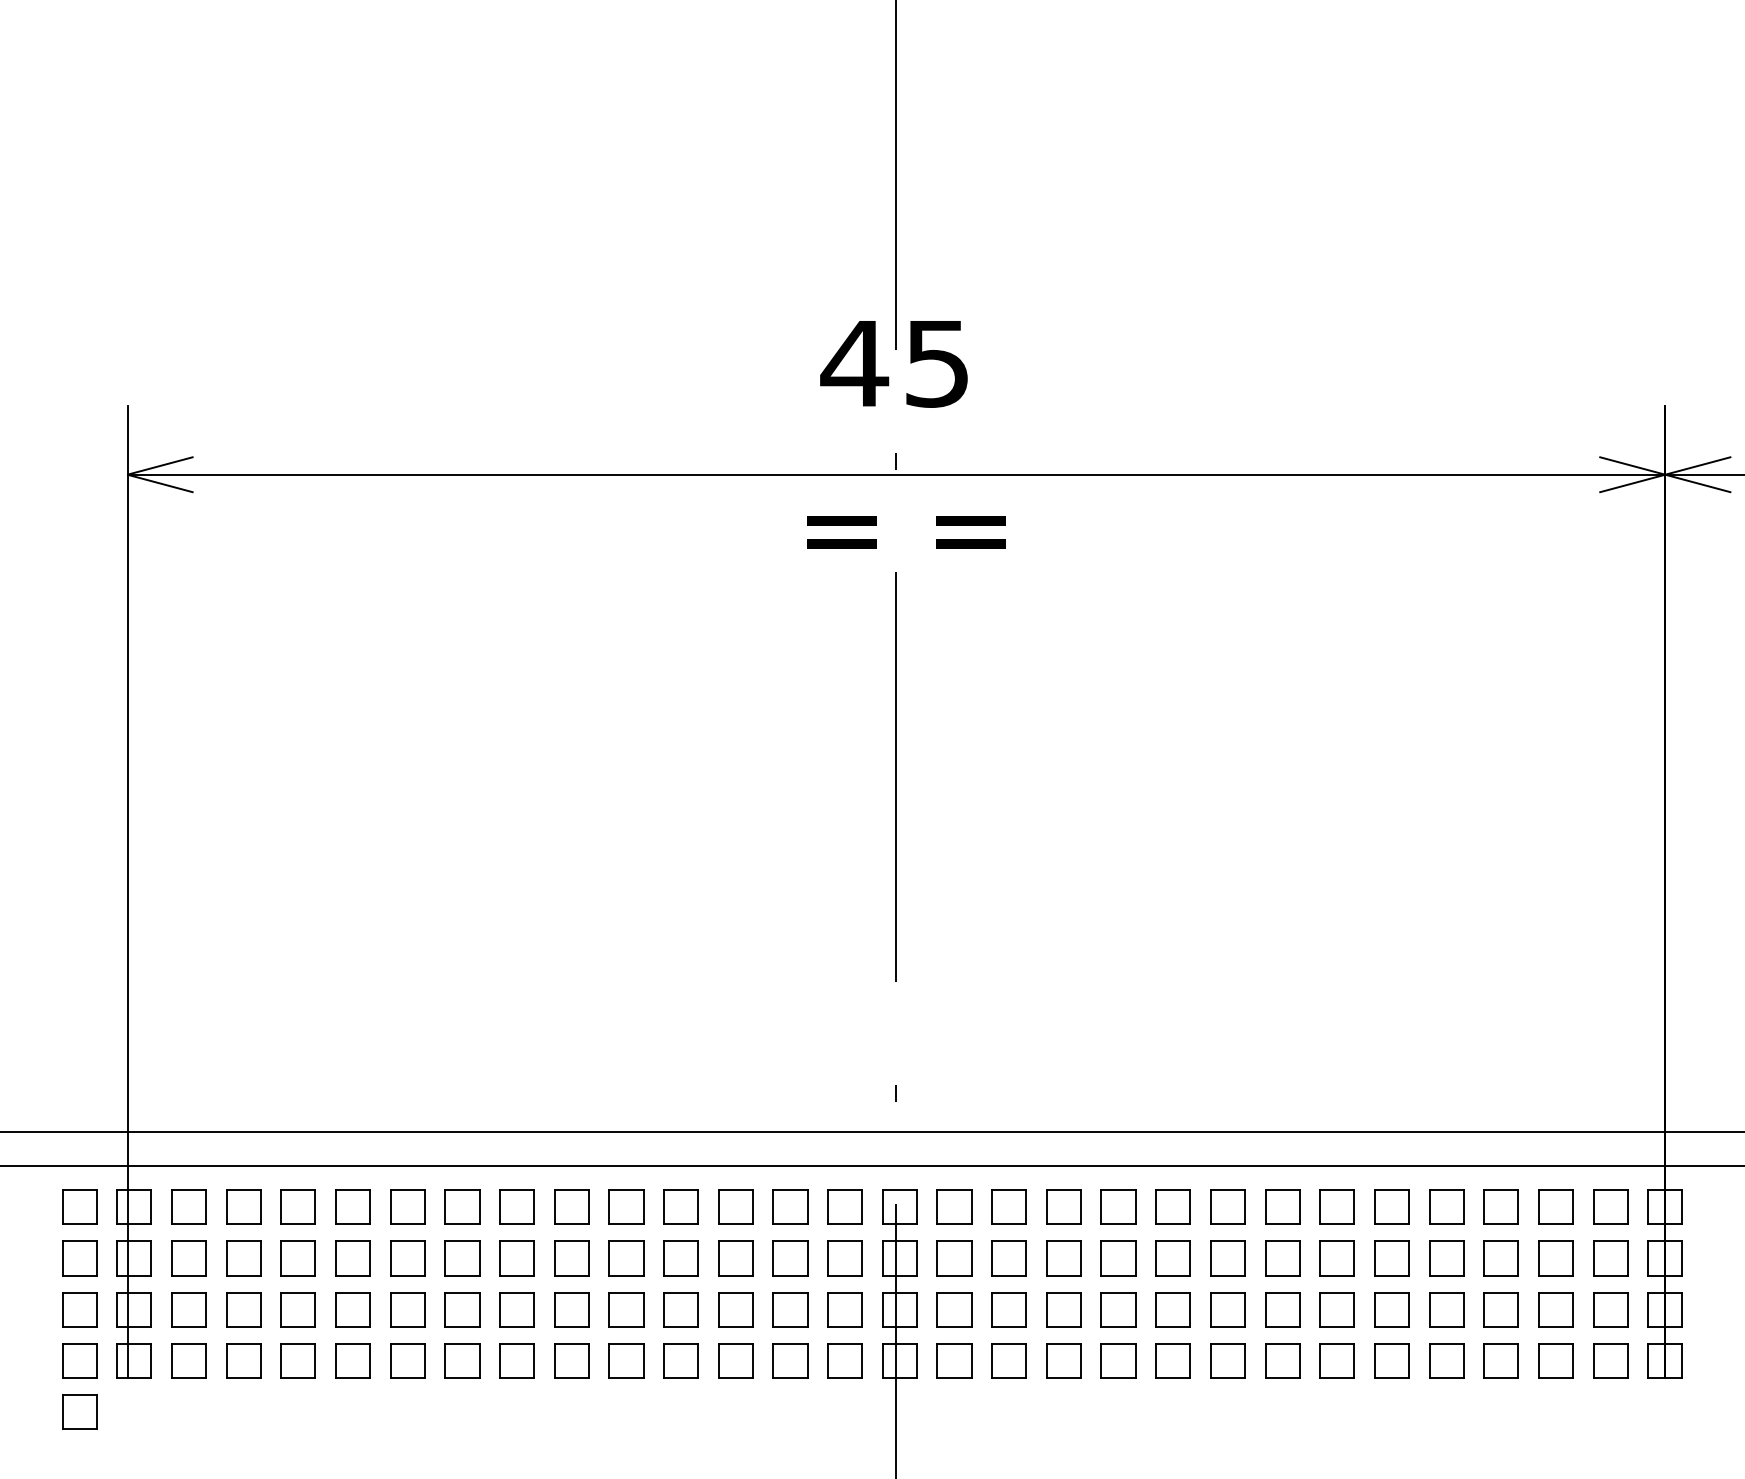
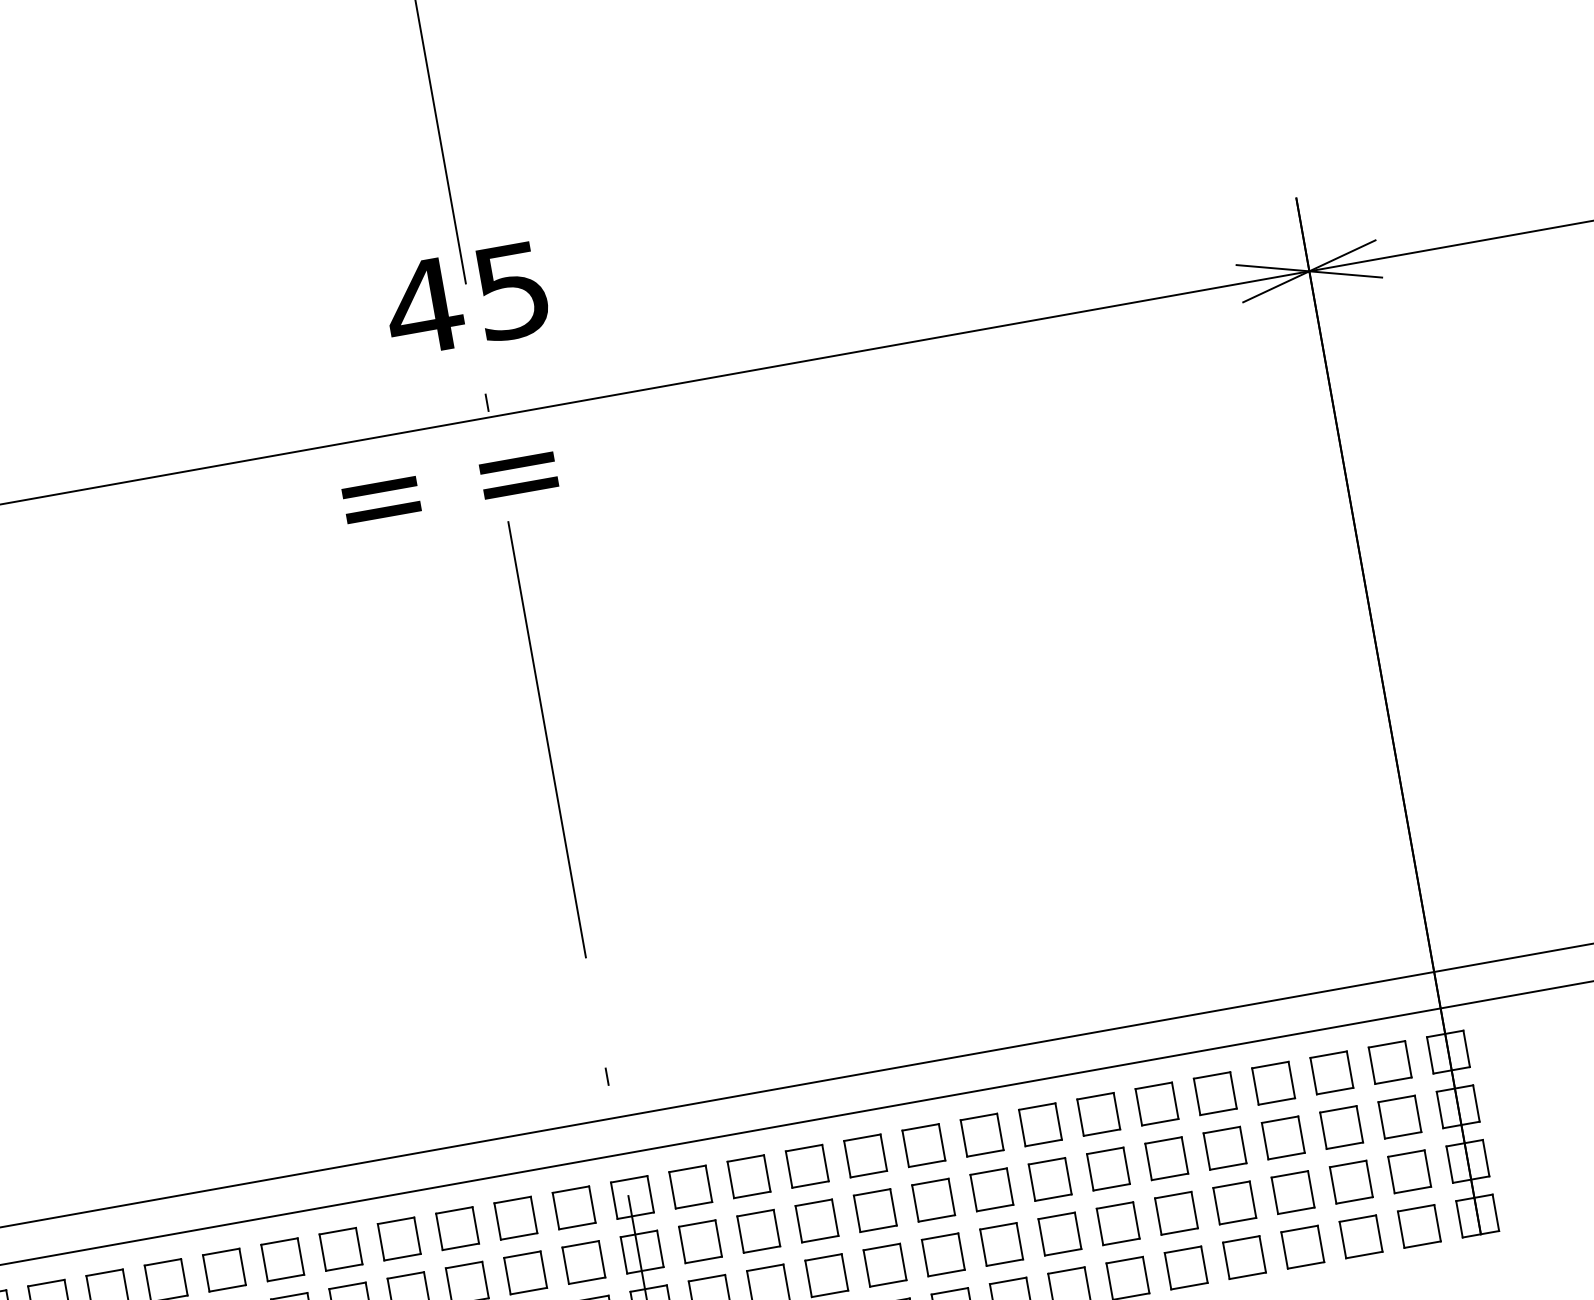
text: (906, 532) -> (450, 487), moved

